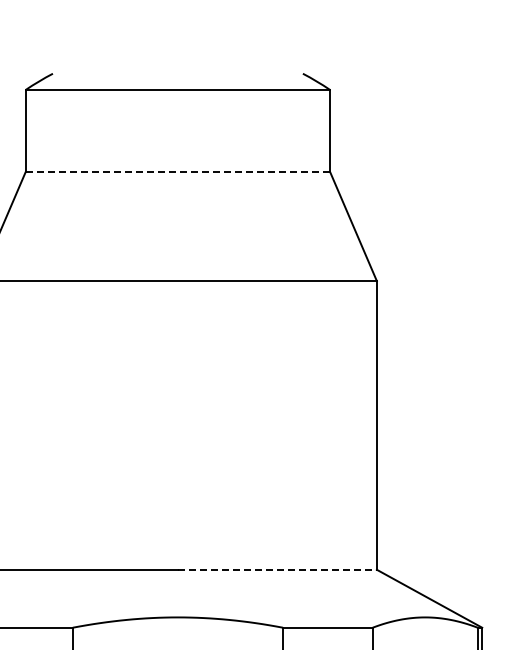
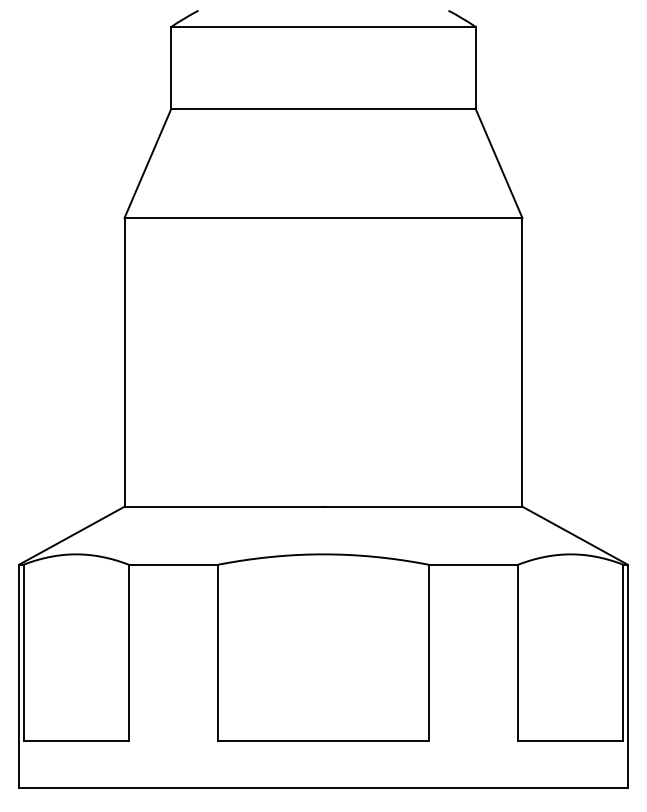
line: (177, 171) -> (323, 108), dashed -> solid
line: (277, 569) -> (423, 506), dashed -> solid

